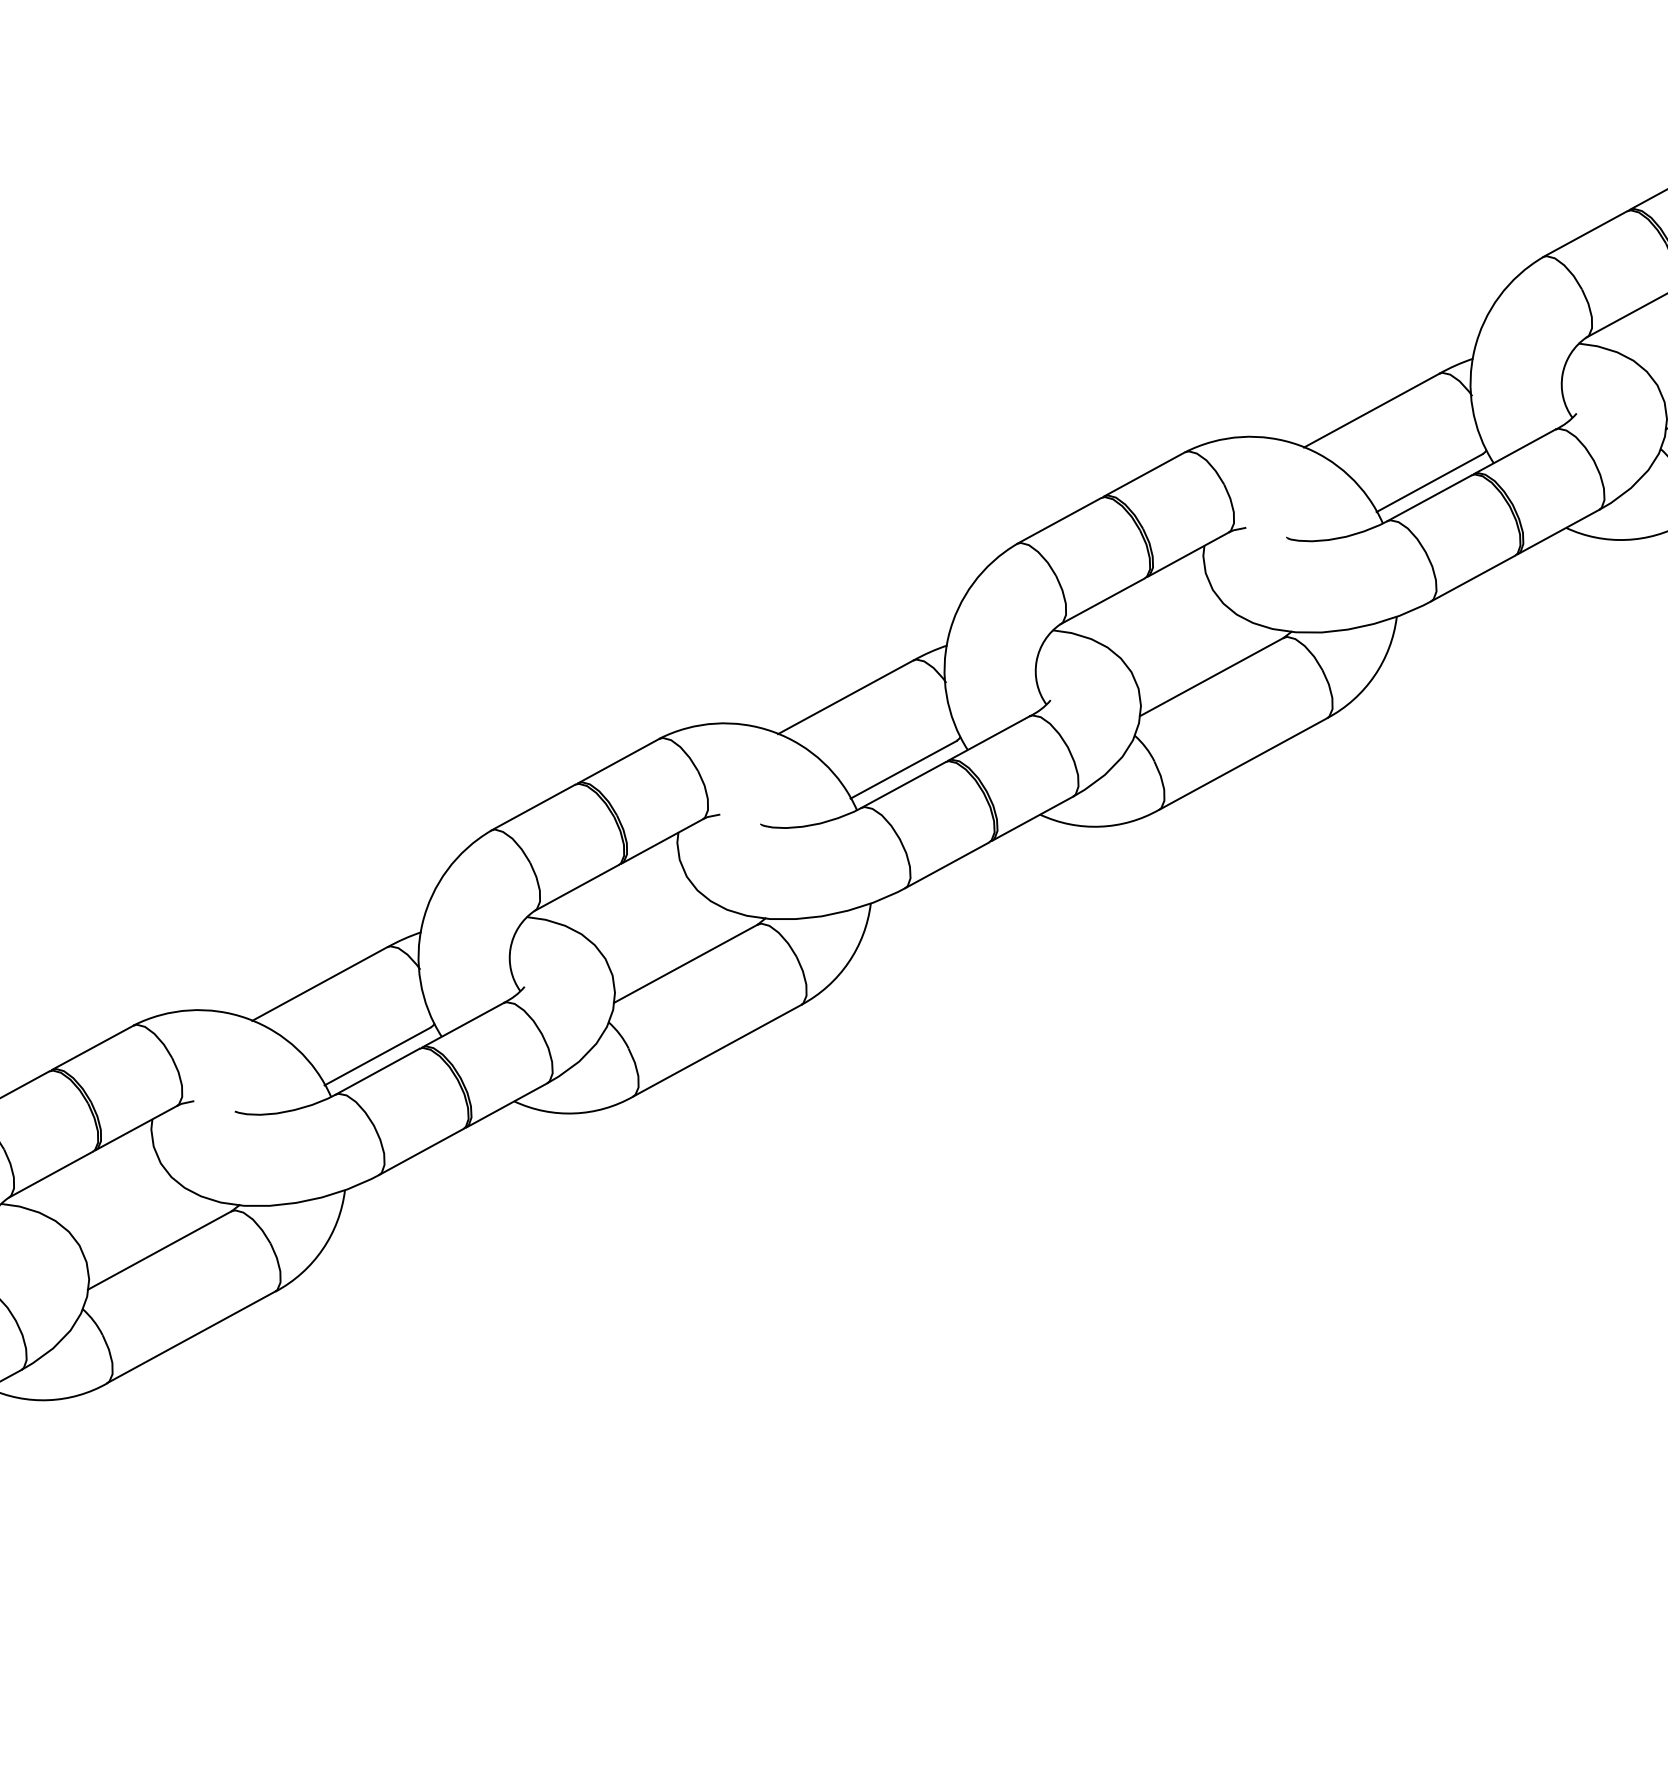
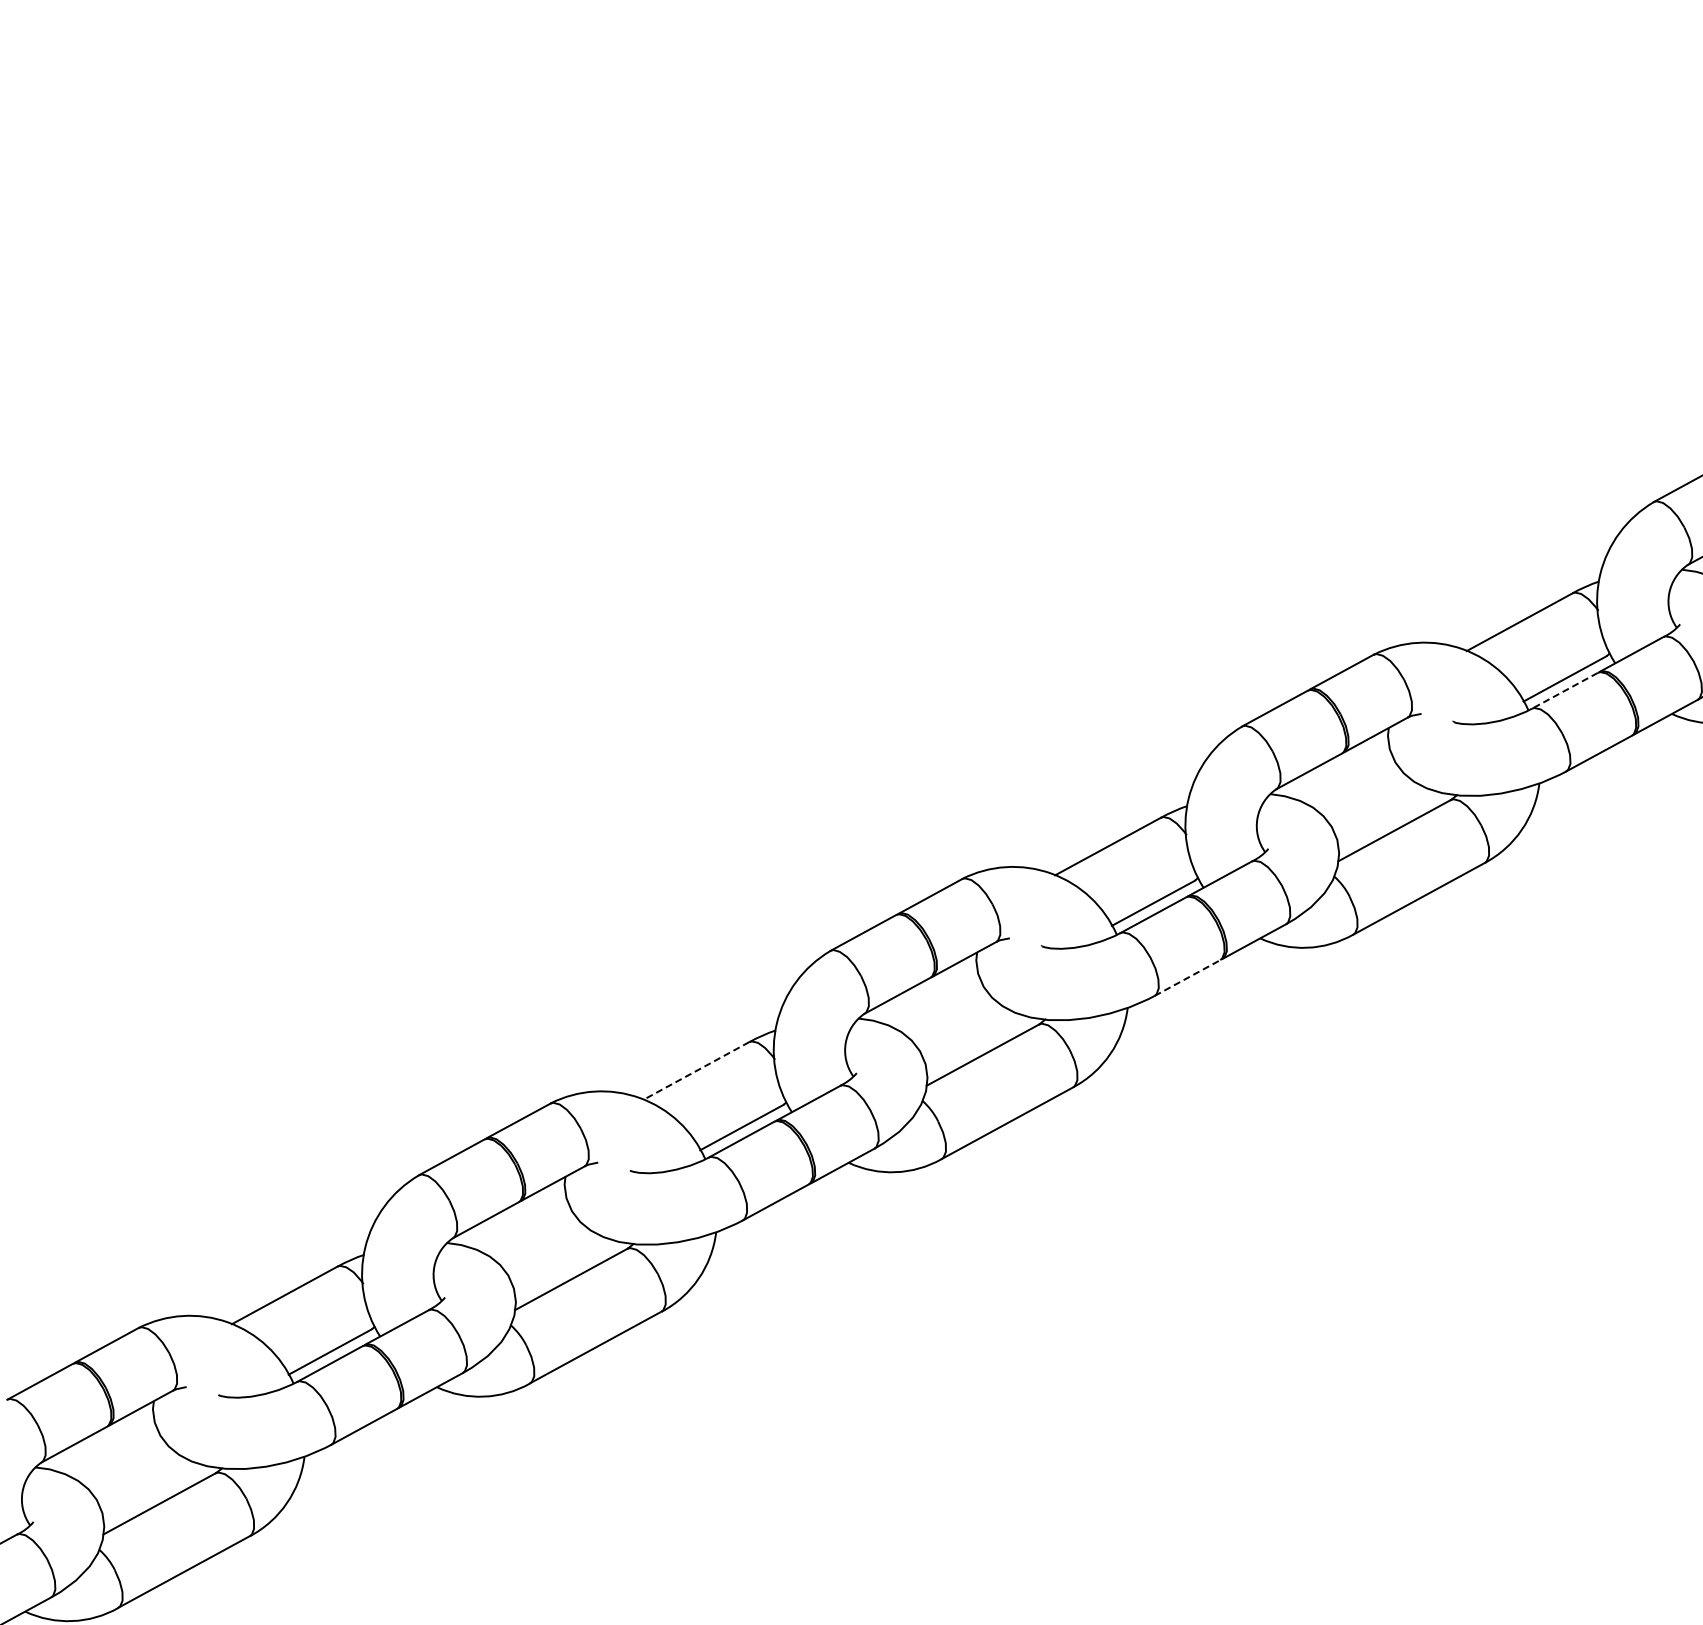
line: (1428, 499) -> (1564, 691), solid -> dashed
line: (947, 864) -> (1187, 977), solid -> dashed
line: (318, 984) -> (695, 1071), solid -> dashed

